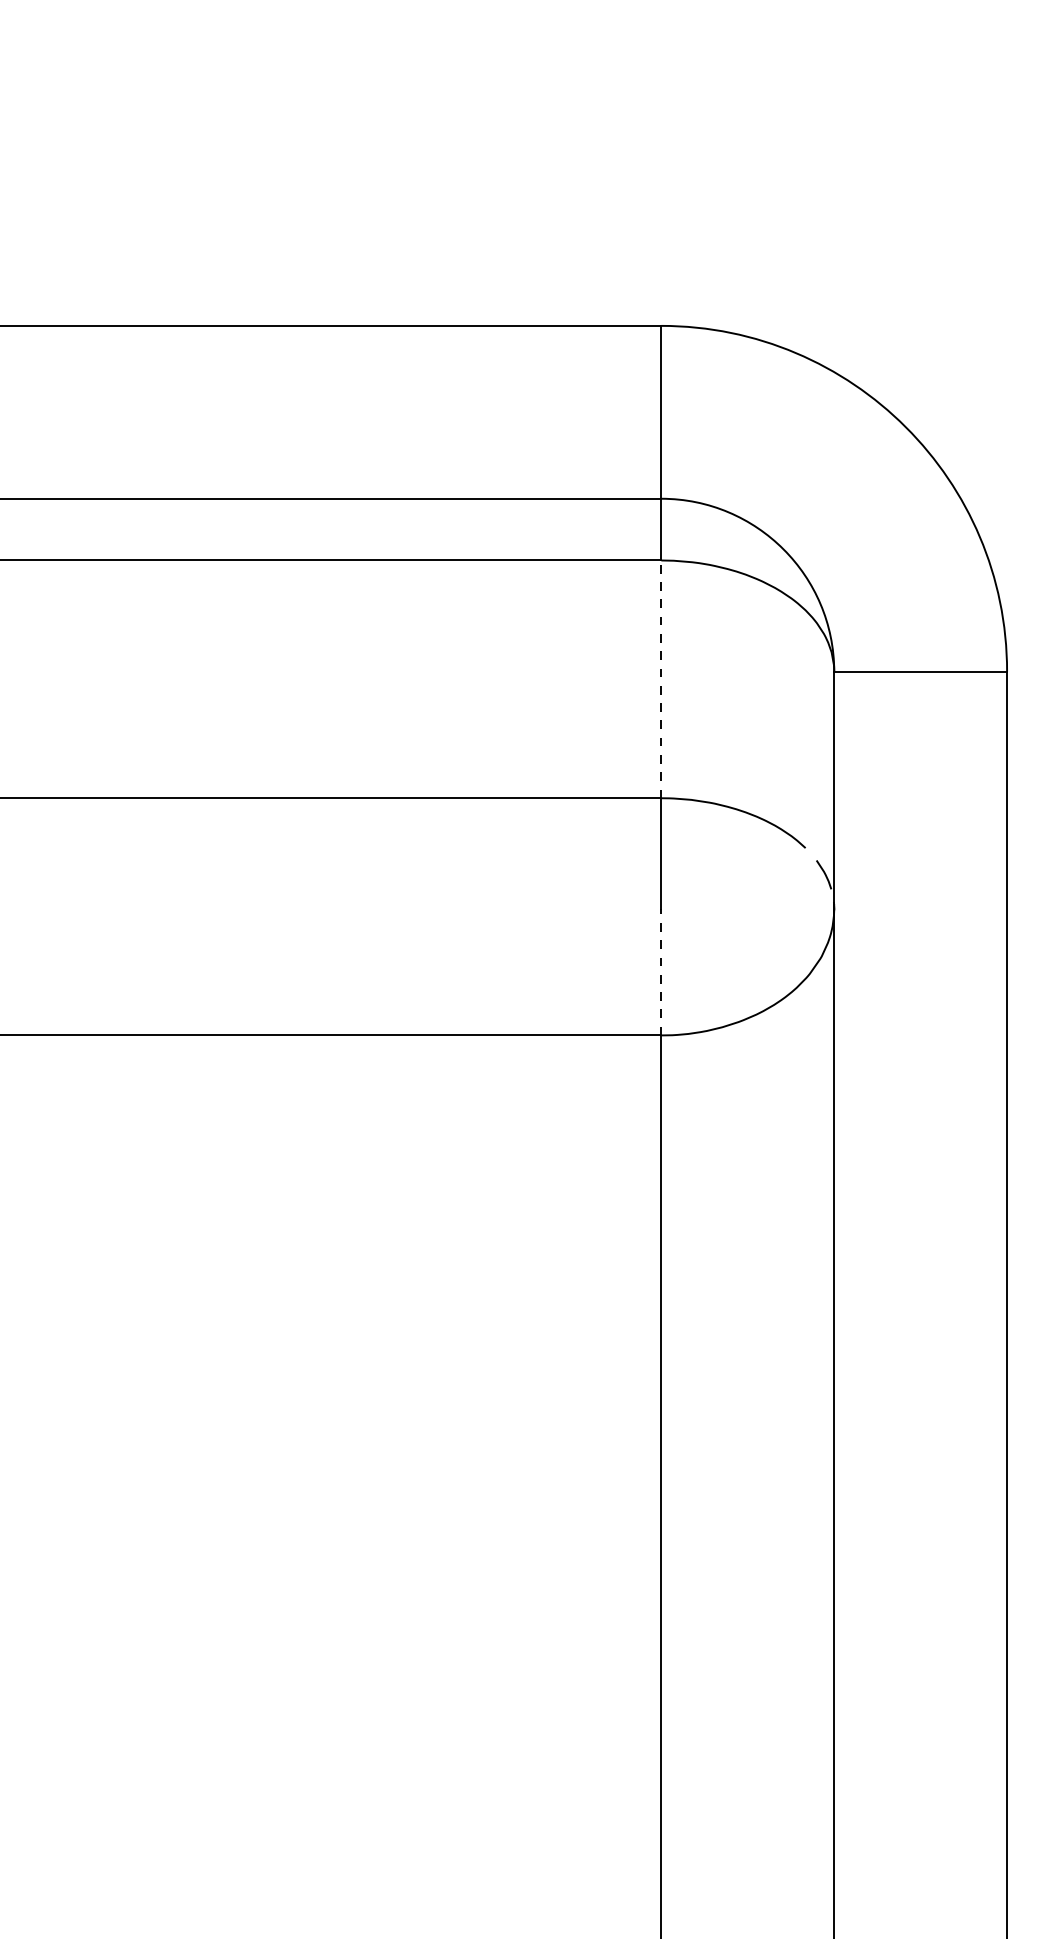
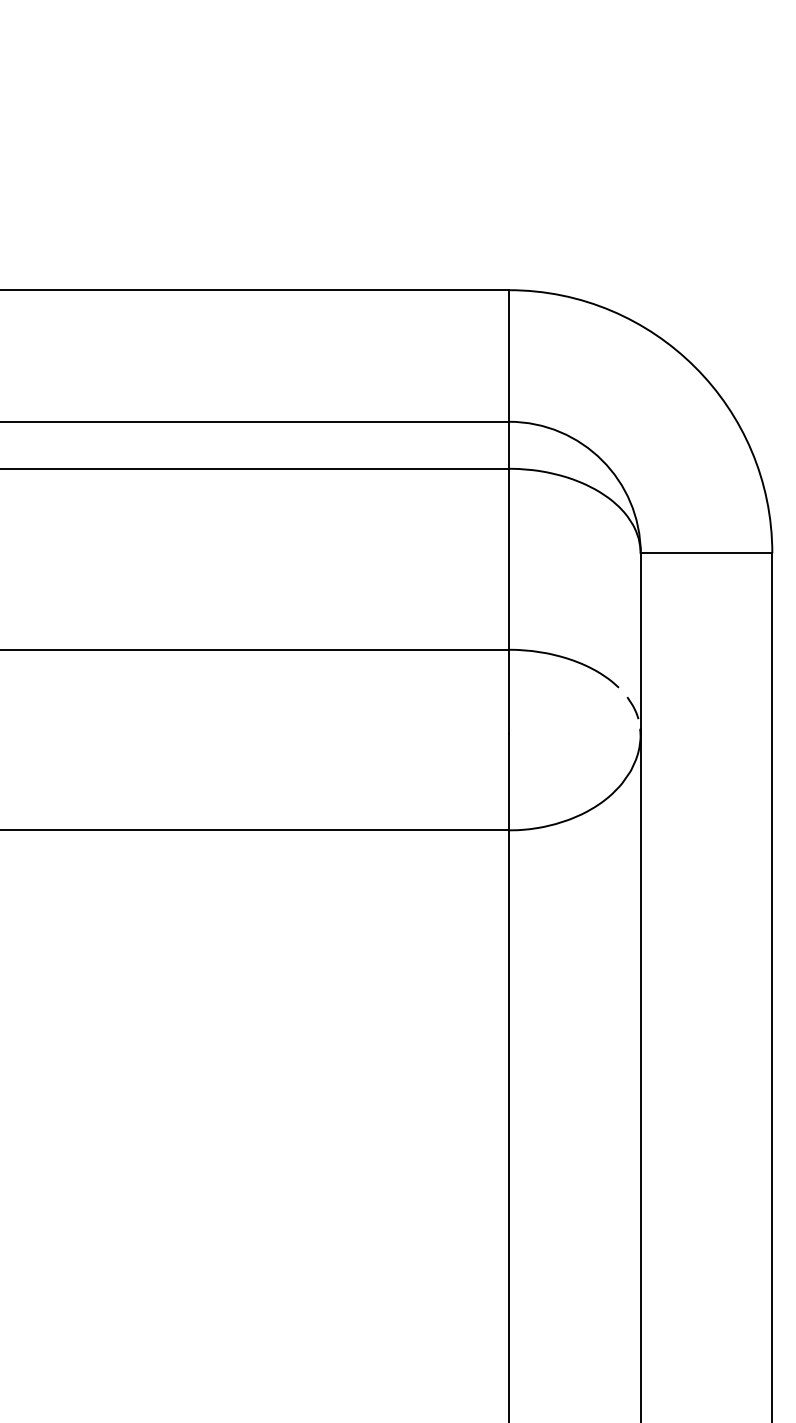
line: (661, 679) -> (509, 559), dashed -> solid
line: (661, 971) -> (509, 781), dashed -> solid

